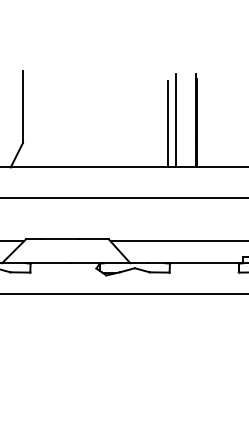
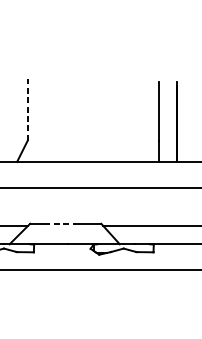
line: (23, 107) -> (28, 110), solid -> dashed
line: (168, 124) -> (152, 125), removed
line: (61, 239) -> (60, 223), solid -> dashed

